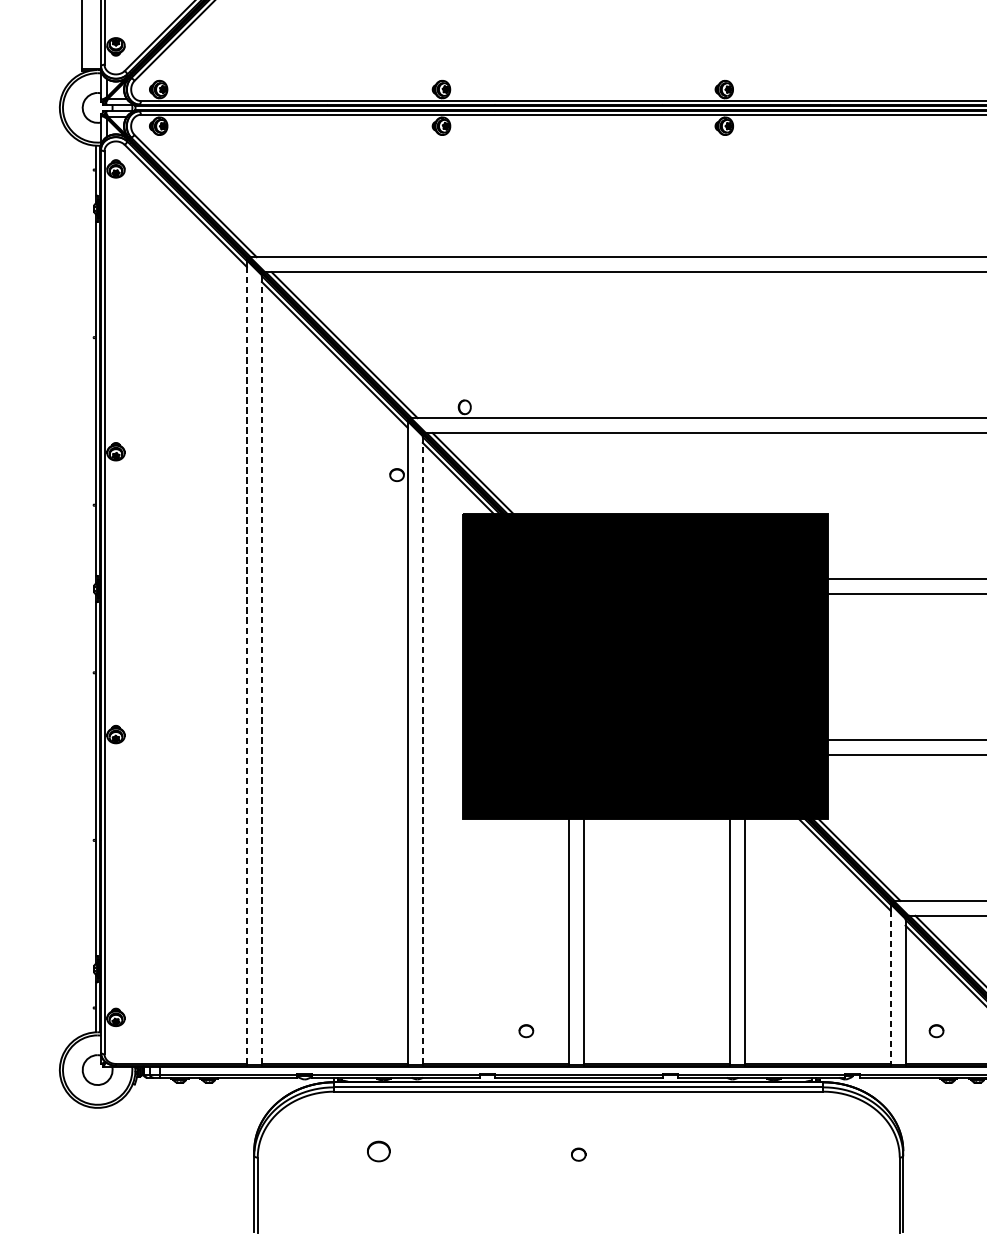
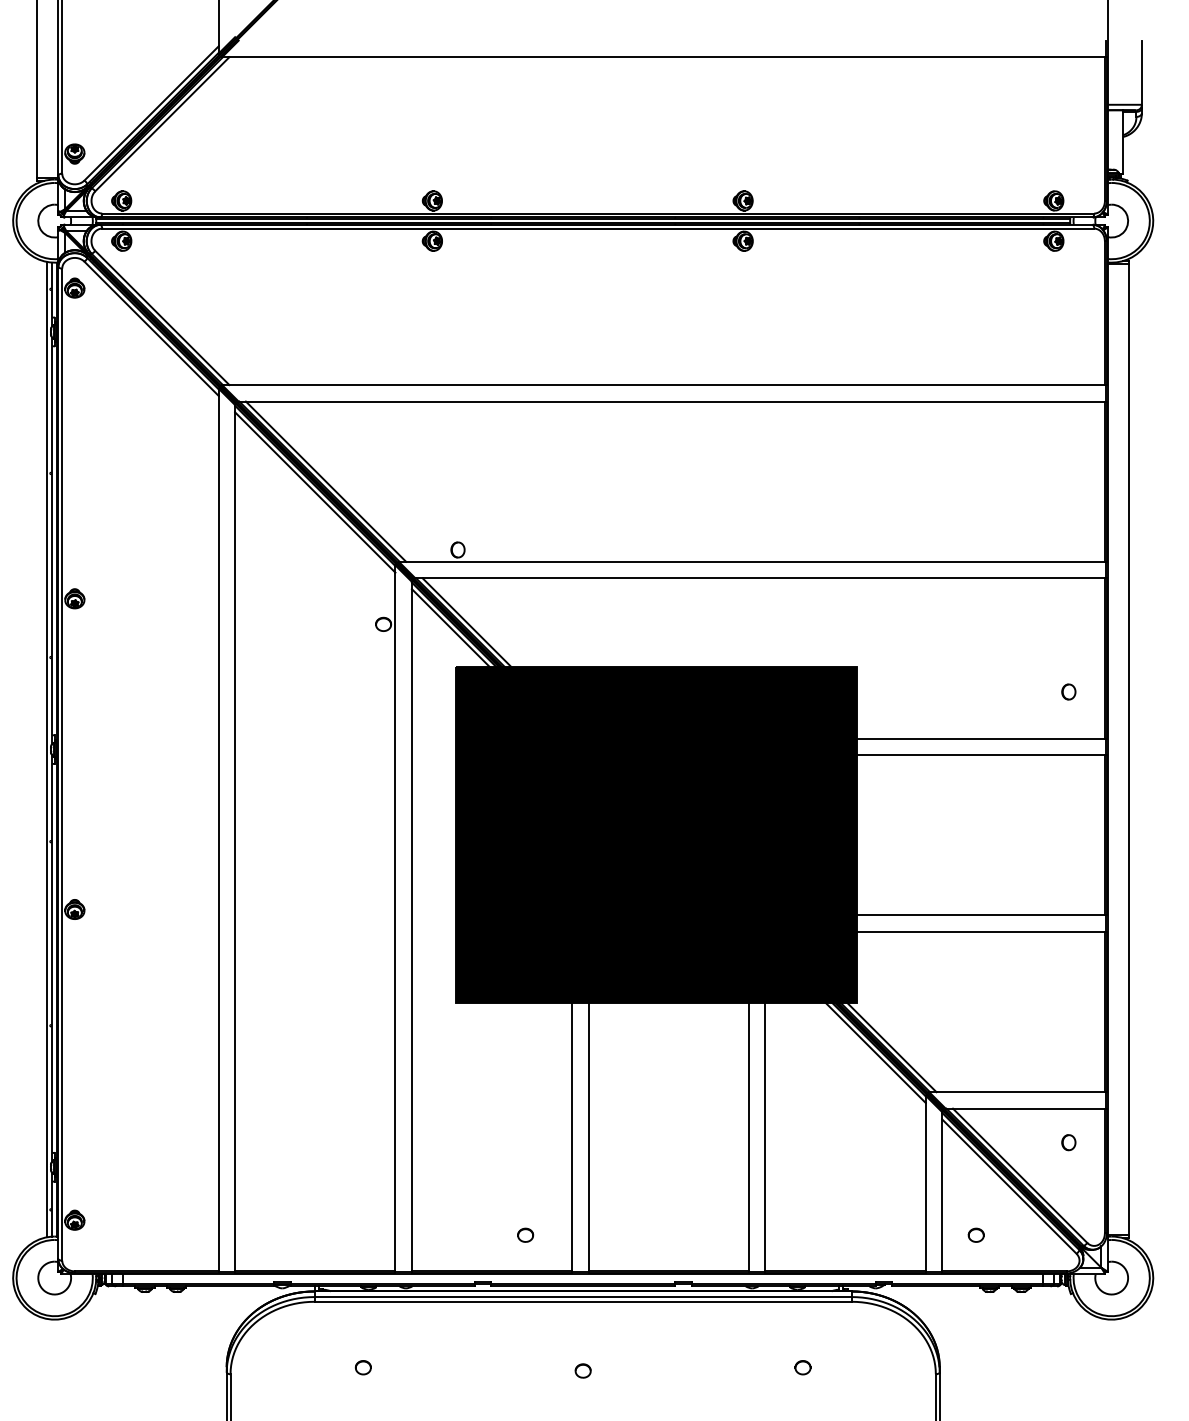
line: (90, 588) -> (46, 749), added
line: (246, 665) -> (218, 833), dashed -> solid
line: (262, 672) -> (235, 841), dashed -> solid
line: (422, 752) -> (411, 929), dashed -> solid
line: (890, 987) -> (925, 1187), dashed -> solid
part: (377, 1151) -> (362, 1367), size x0.62
part: (778, 1151) -> (802, 1367), added

